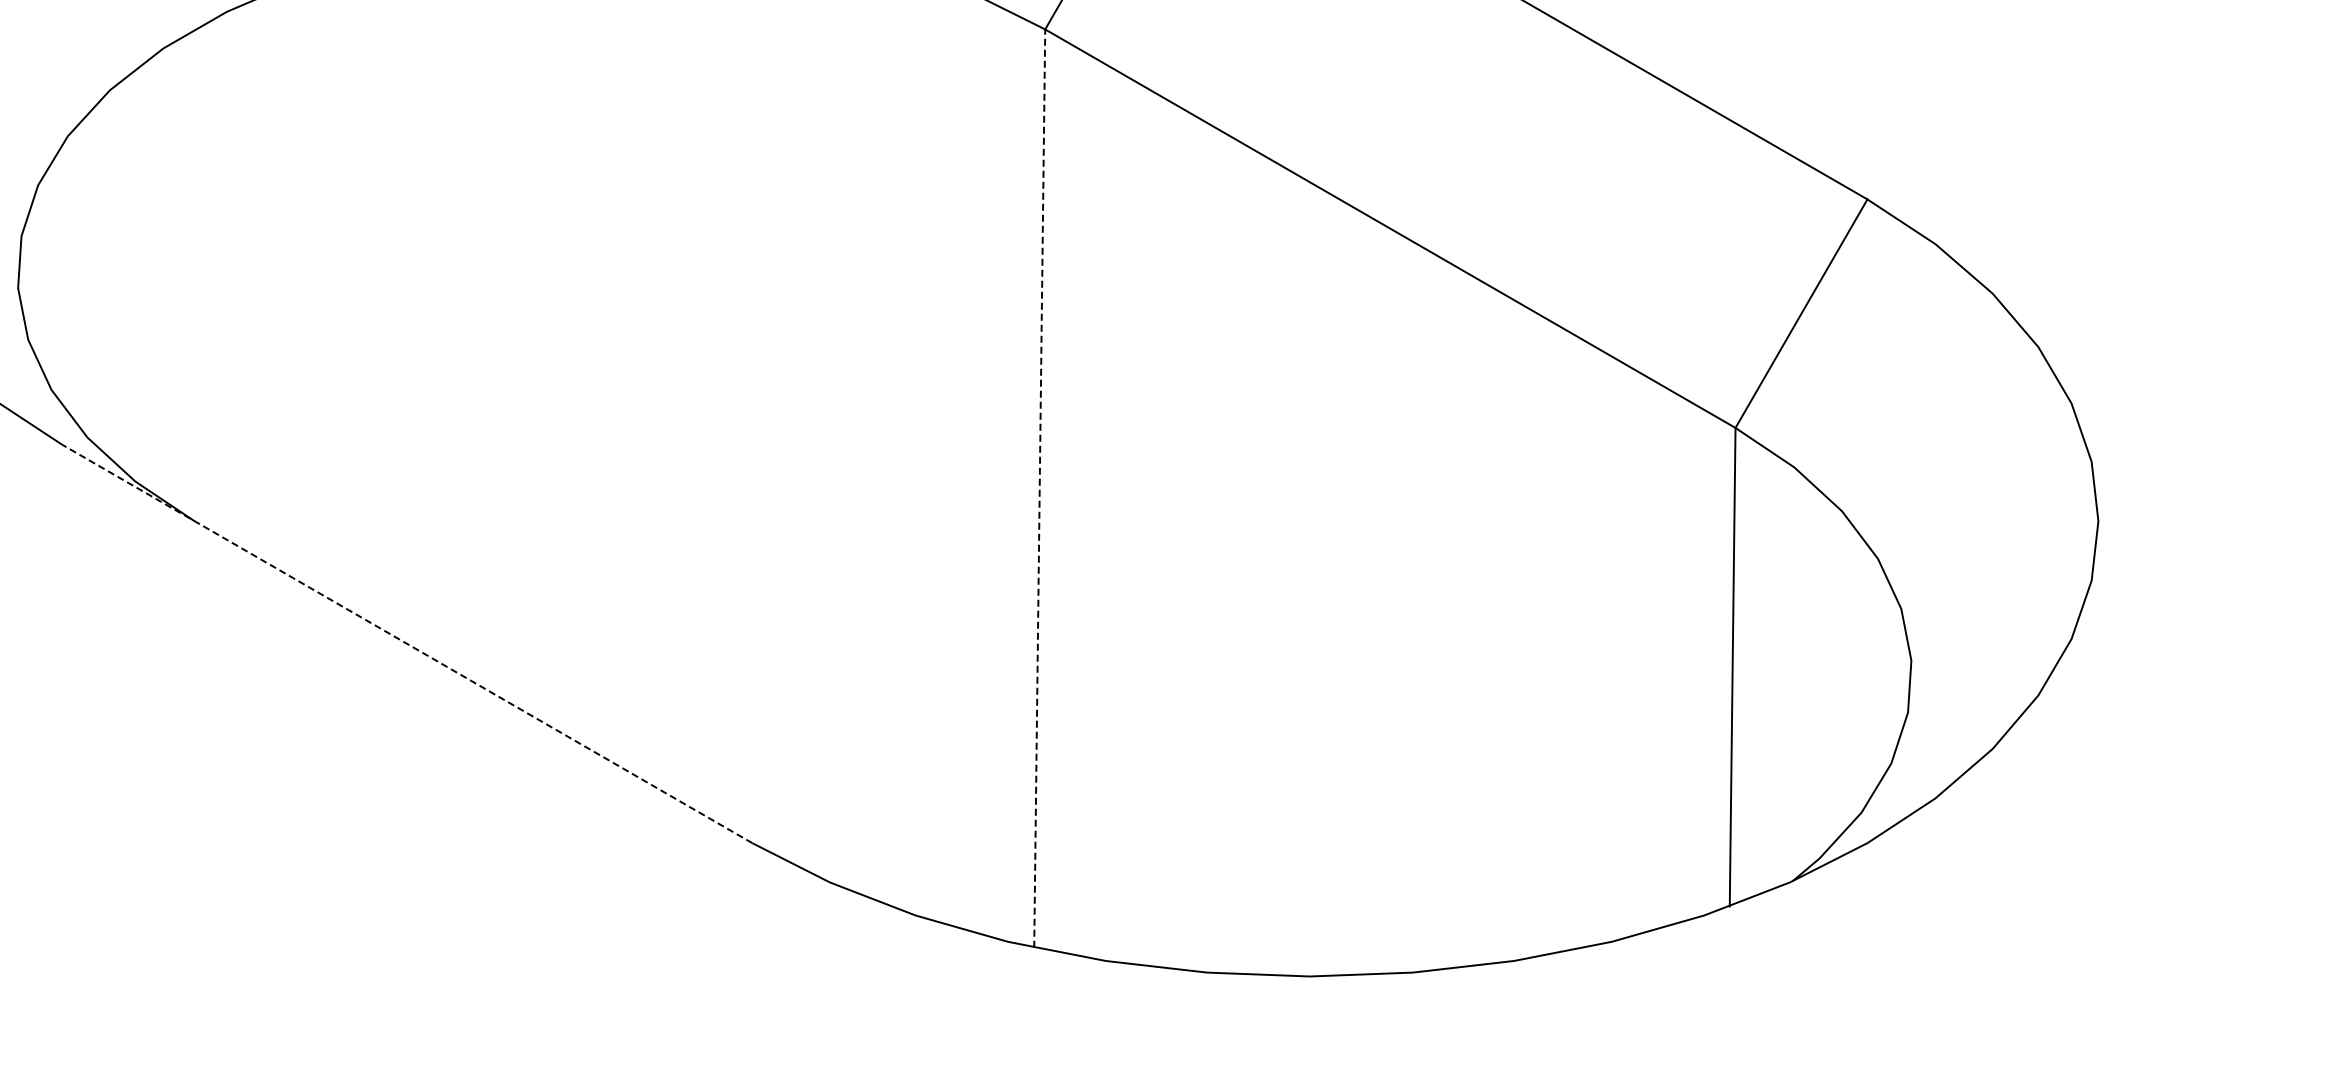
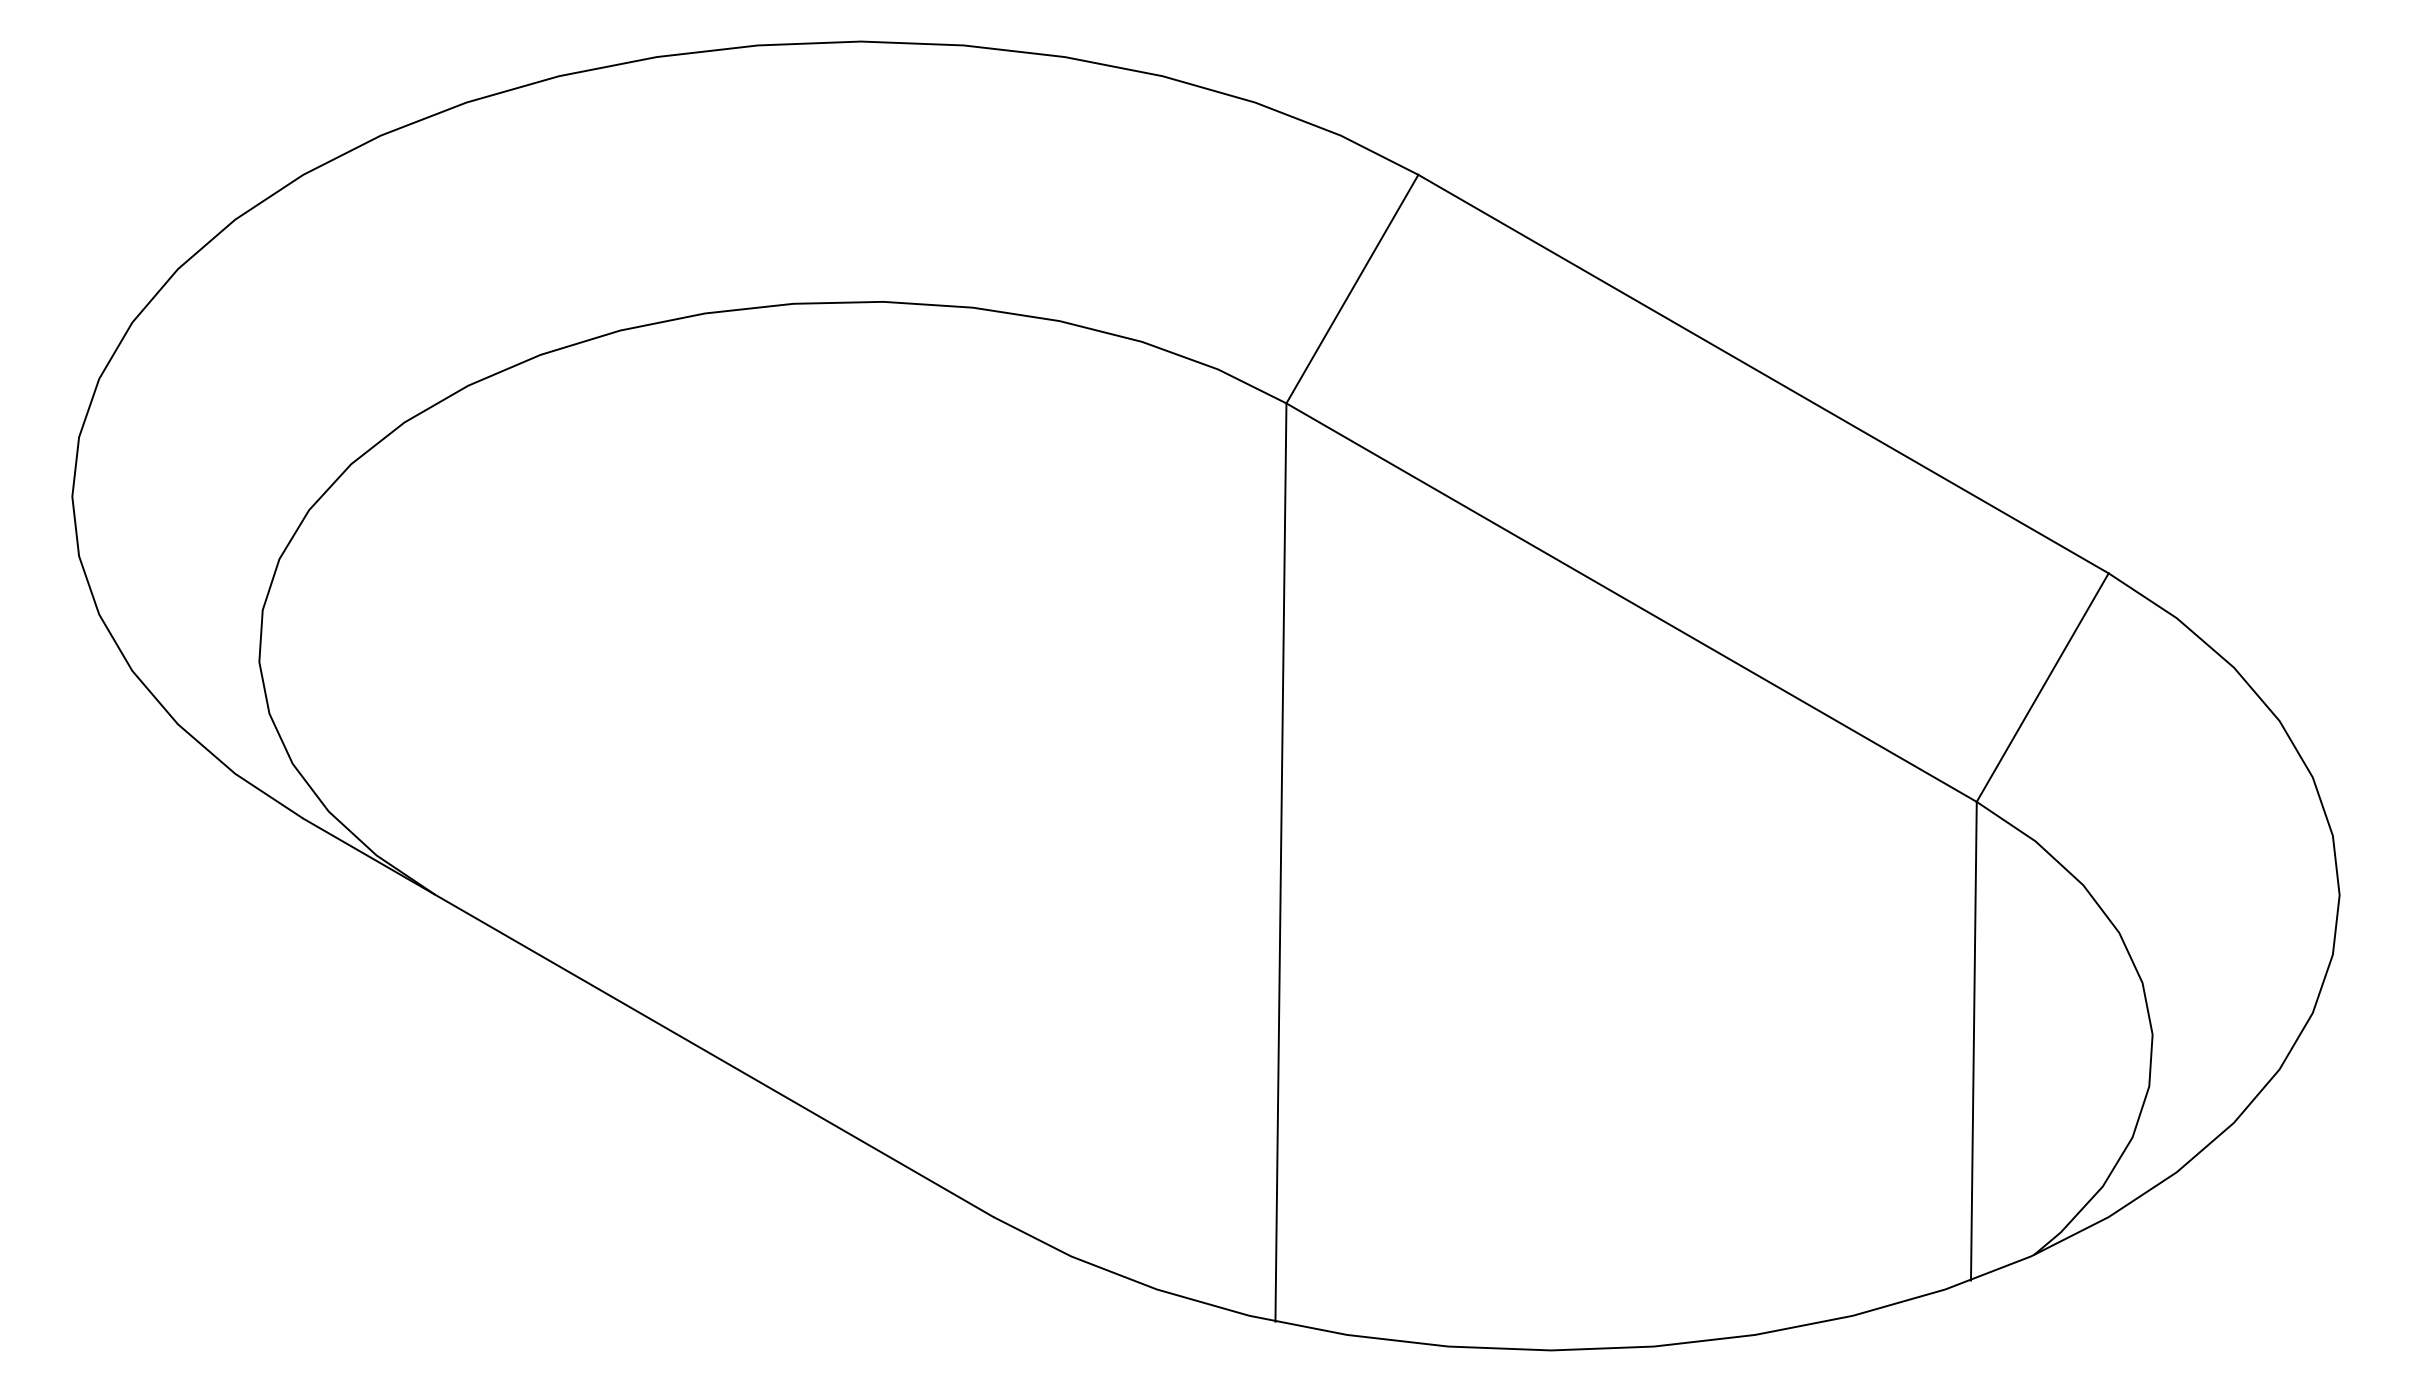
line: (1039, 488) -> (1280, 862), dashed -> solid
line: (407, 643) -> (648, 1017), dashed -> solid

